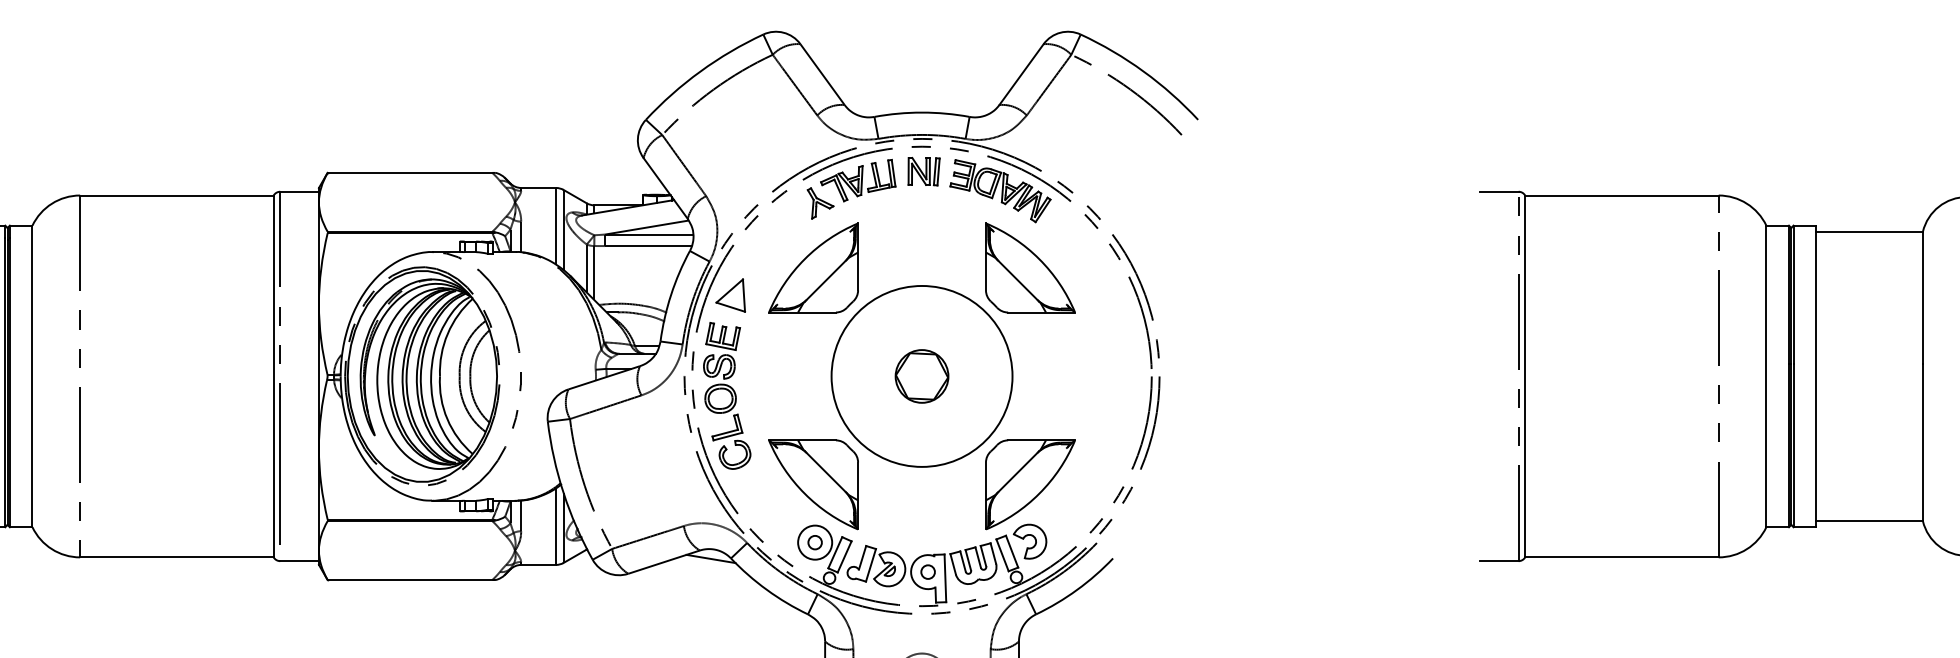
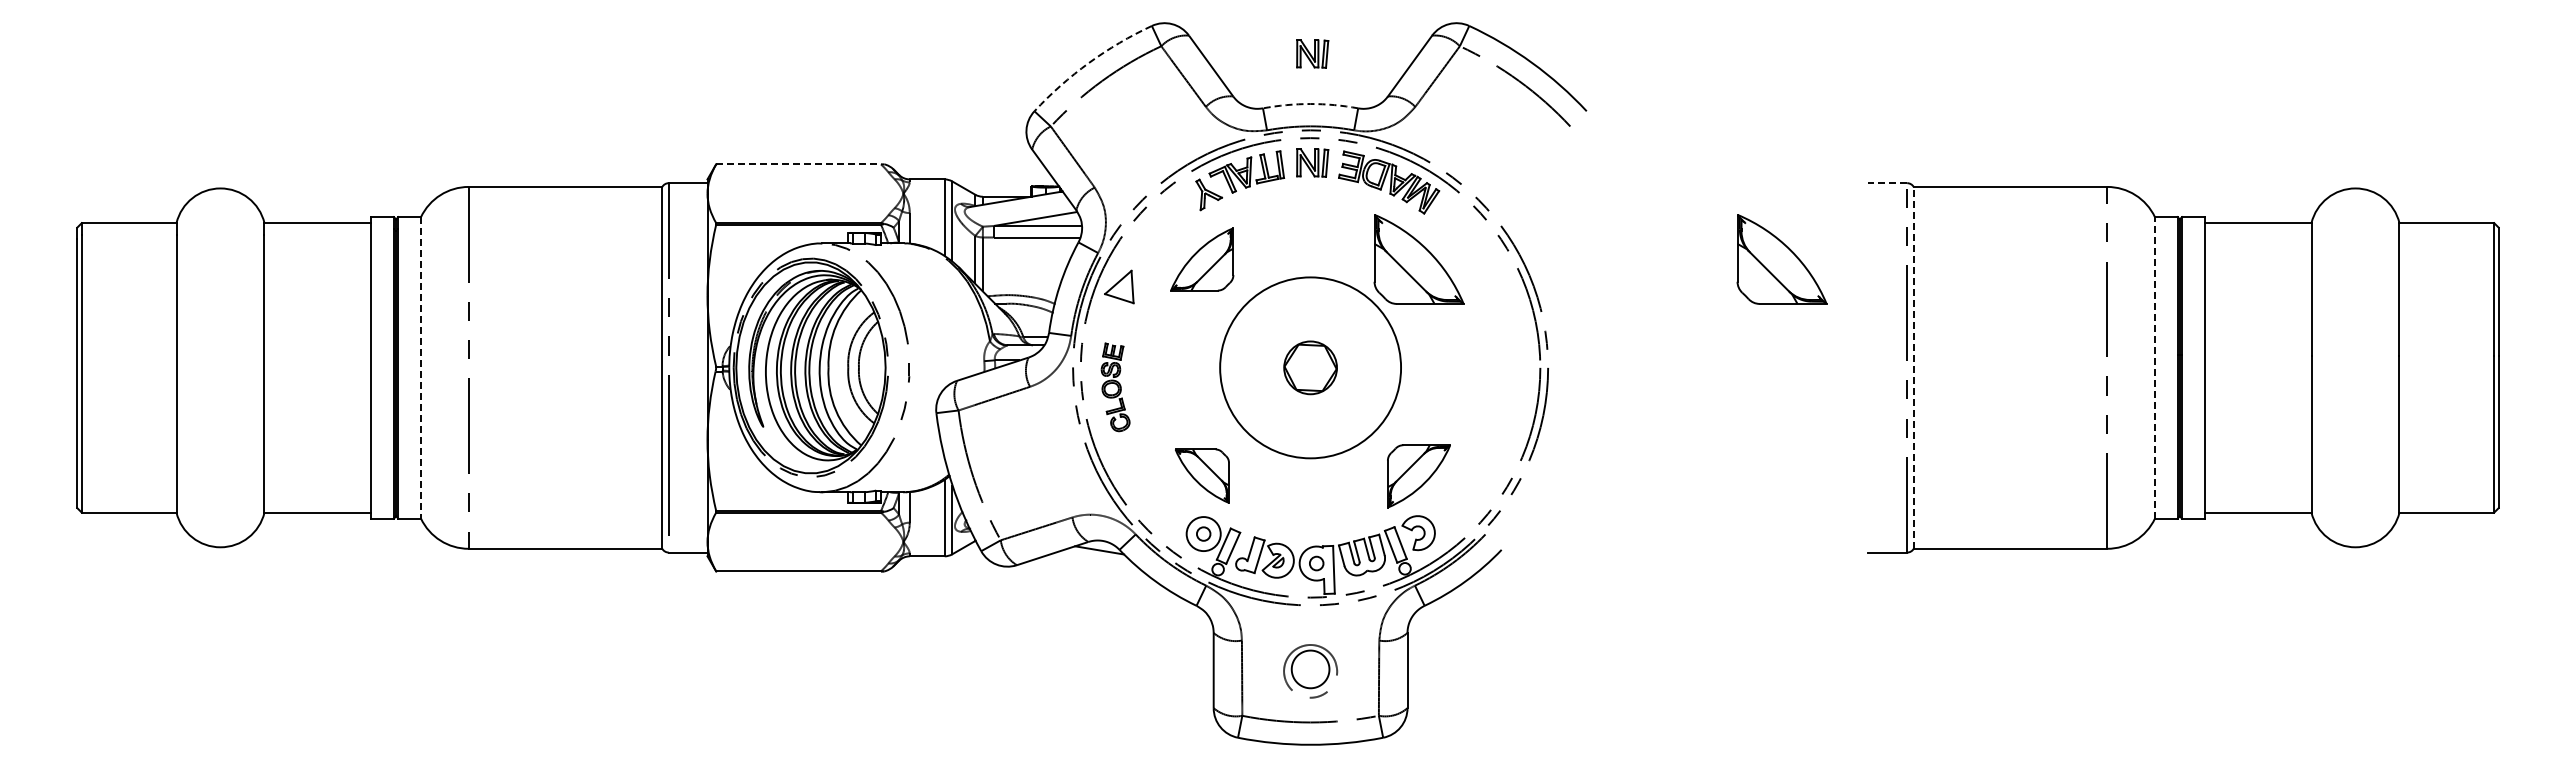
part: (923, 62) -> (1312, 53), added
arc: (700, 71) -> (1089, 62), solid -> dashed
arc: (921, 113) -> (1310, 104), solid -> dashed
line: (410, 173) -> (799, 164), solid -> dashed
line: (1498, 192) -> (1887, 183), solid -> dashed
part: (813, 268) -> (1202, 259), size x0.7
part: (1392, 268) -> (1781, 259), added
line: (32, 376) -> (421, 367), solid -> dashed
line: (1524, 376) -> (1913, 367), solid -> dashed
line: (1765, 376) -> (2154, 367), solid -> dashed
part: (726, 396) -> (1115, 387), size x0.6
part: (813, 484) -> (1202, 475), size x0.6
part: (1029, 485) -> (1418, 476), size x0.7

